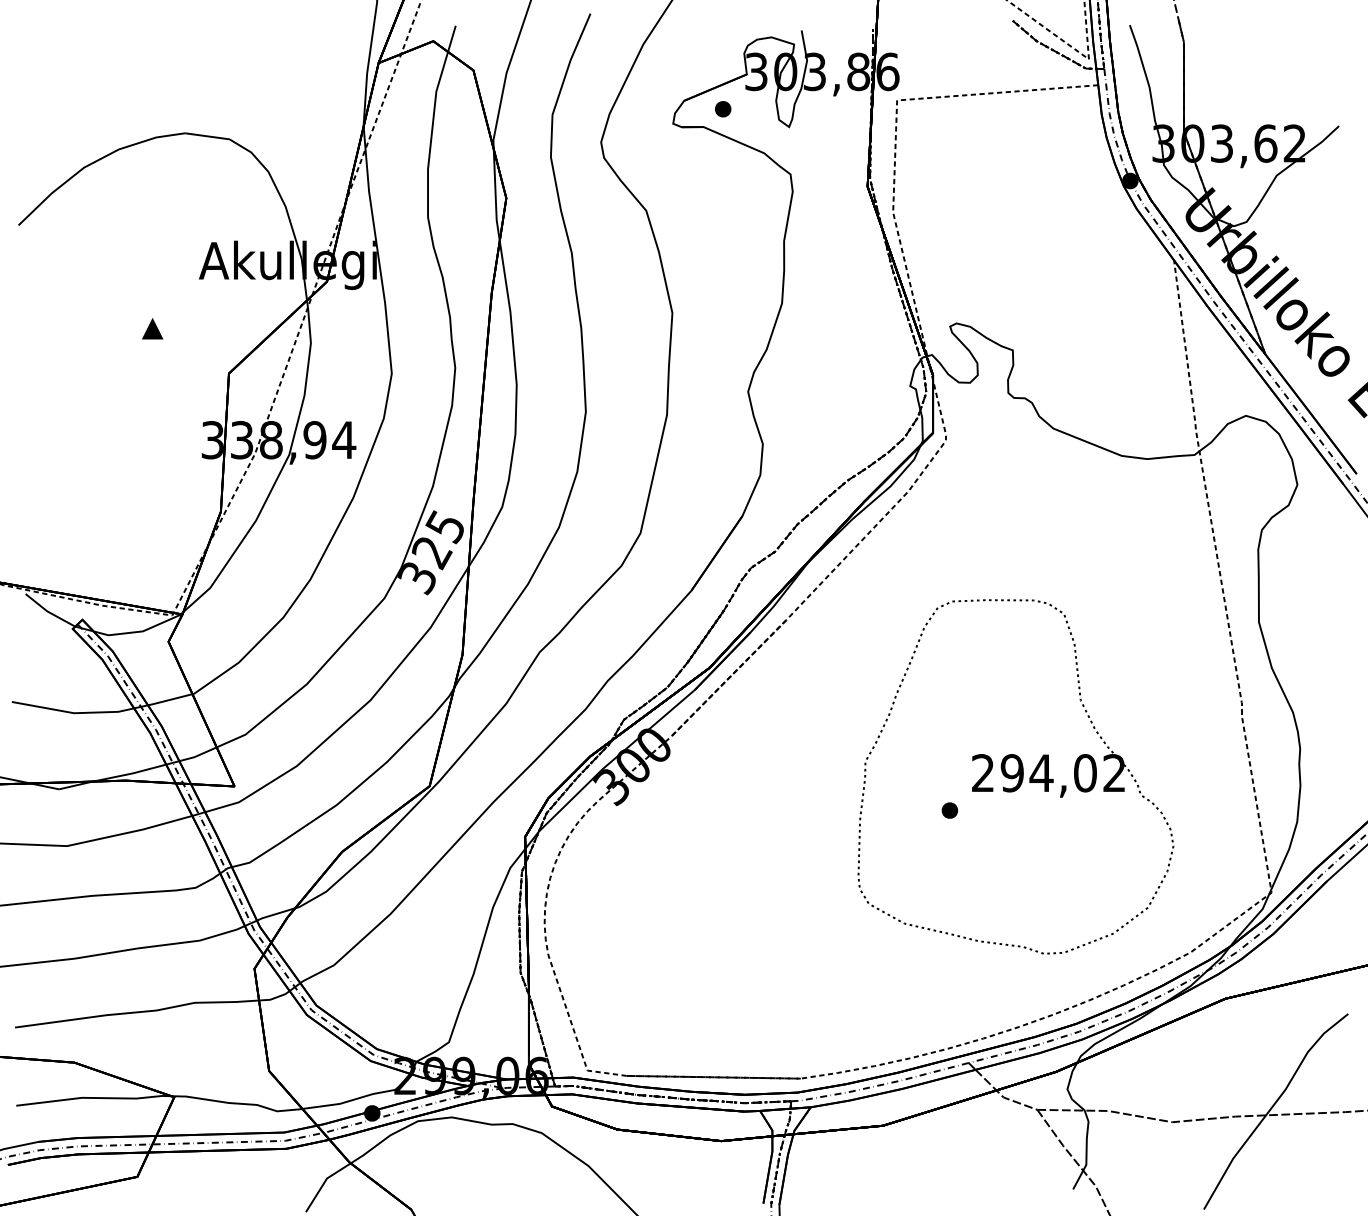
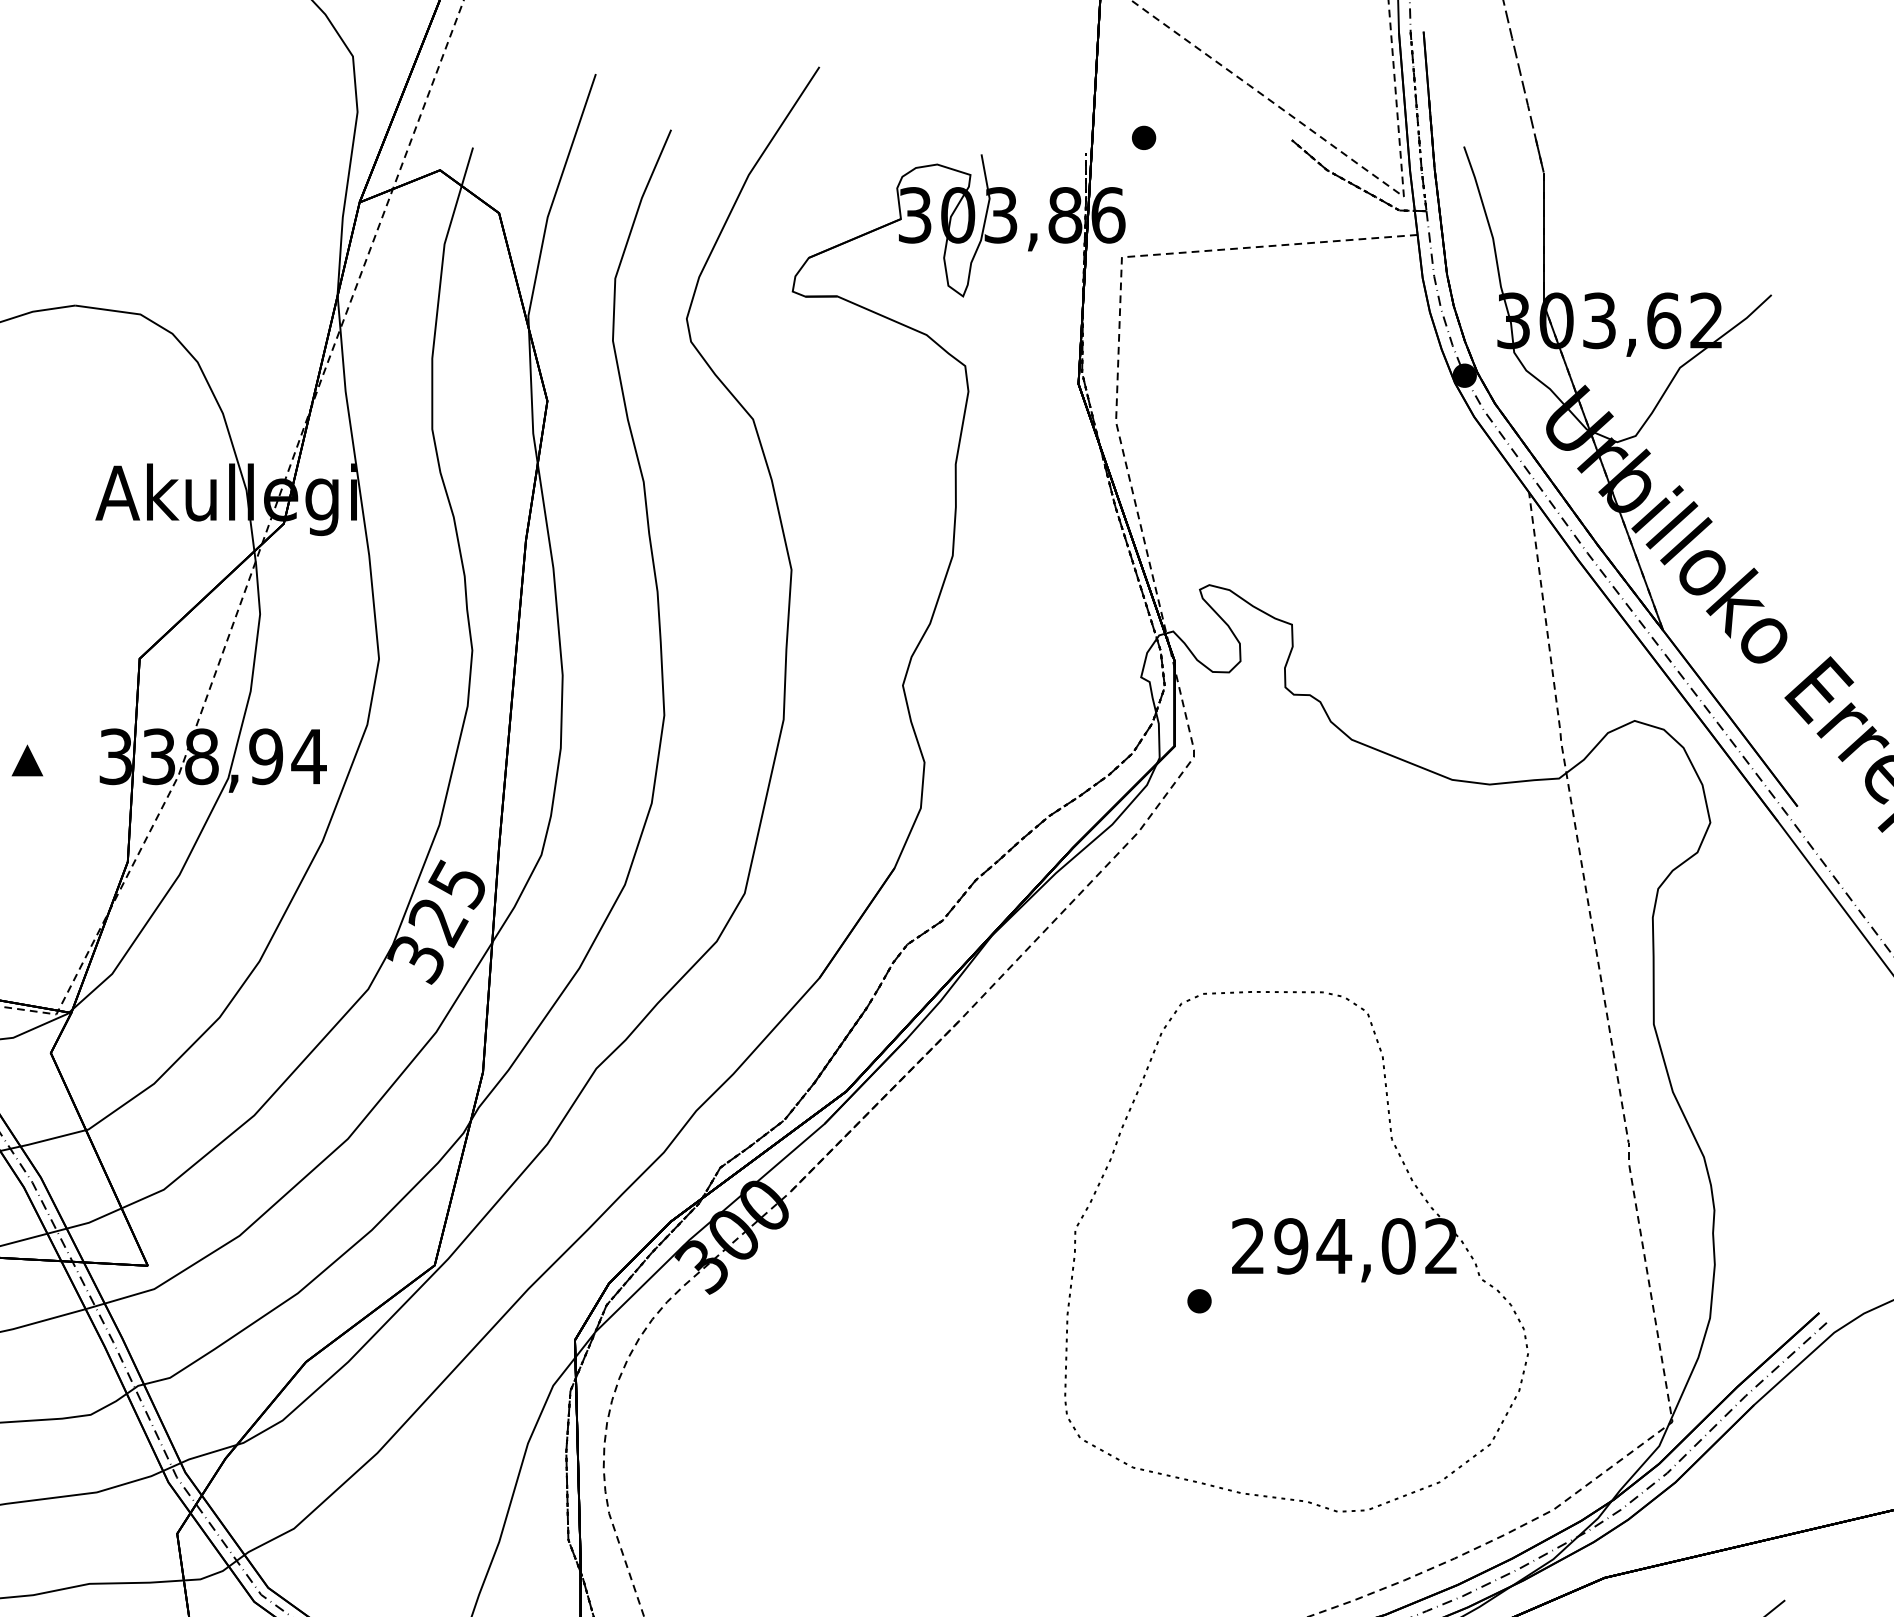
part: (723, 109) -> (1144, 138), moved
part: (152, 328) -> (27, 760), moved

